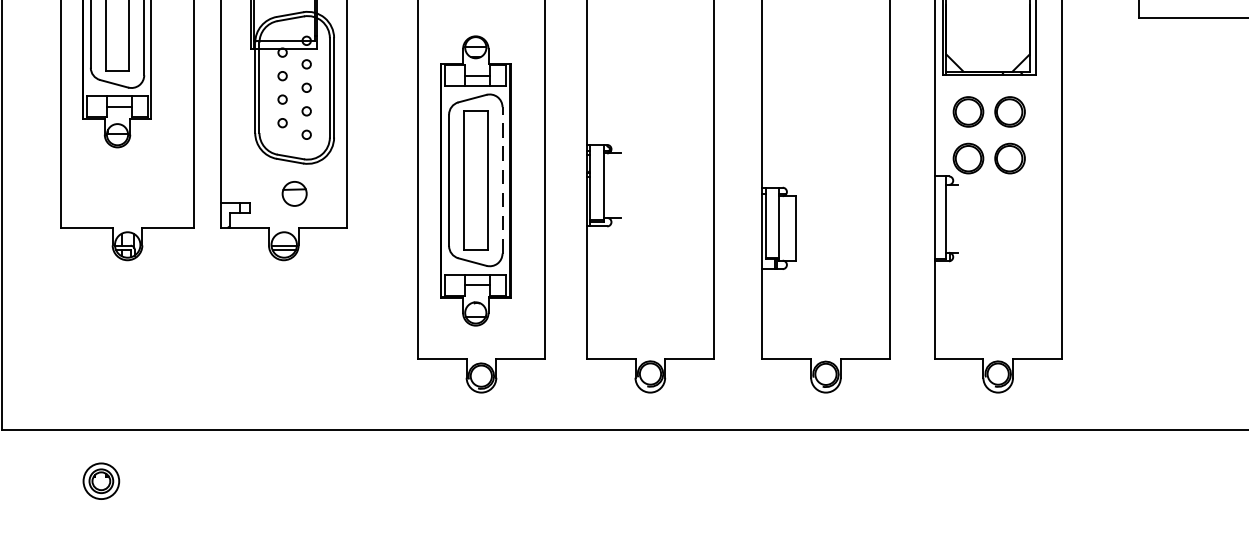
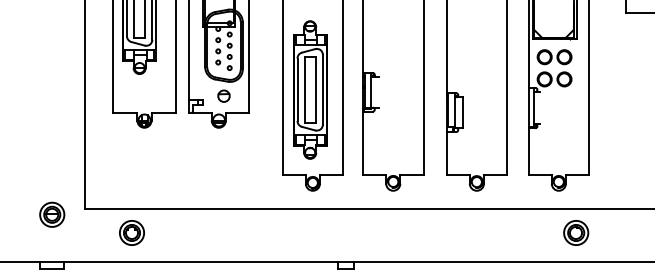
line: (501, 179) -> (322, 89), dashed -> solid
part: (100, 480) -> (131, 232), size x1.43
part: (1035, 480) -> (576, 232), added

